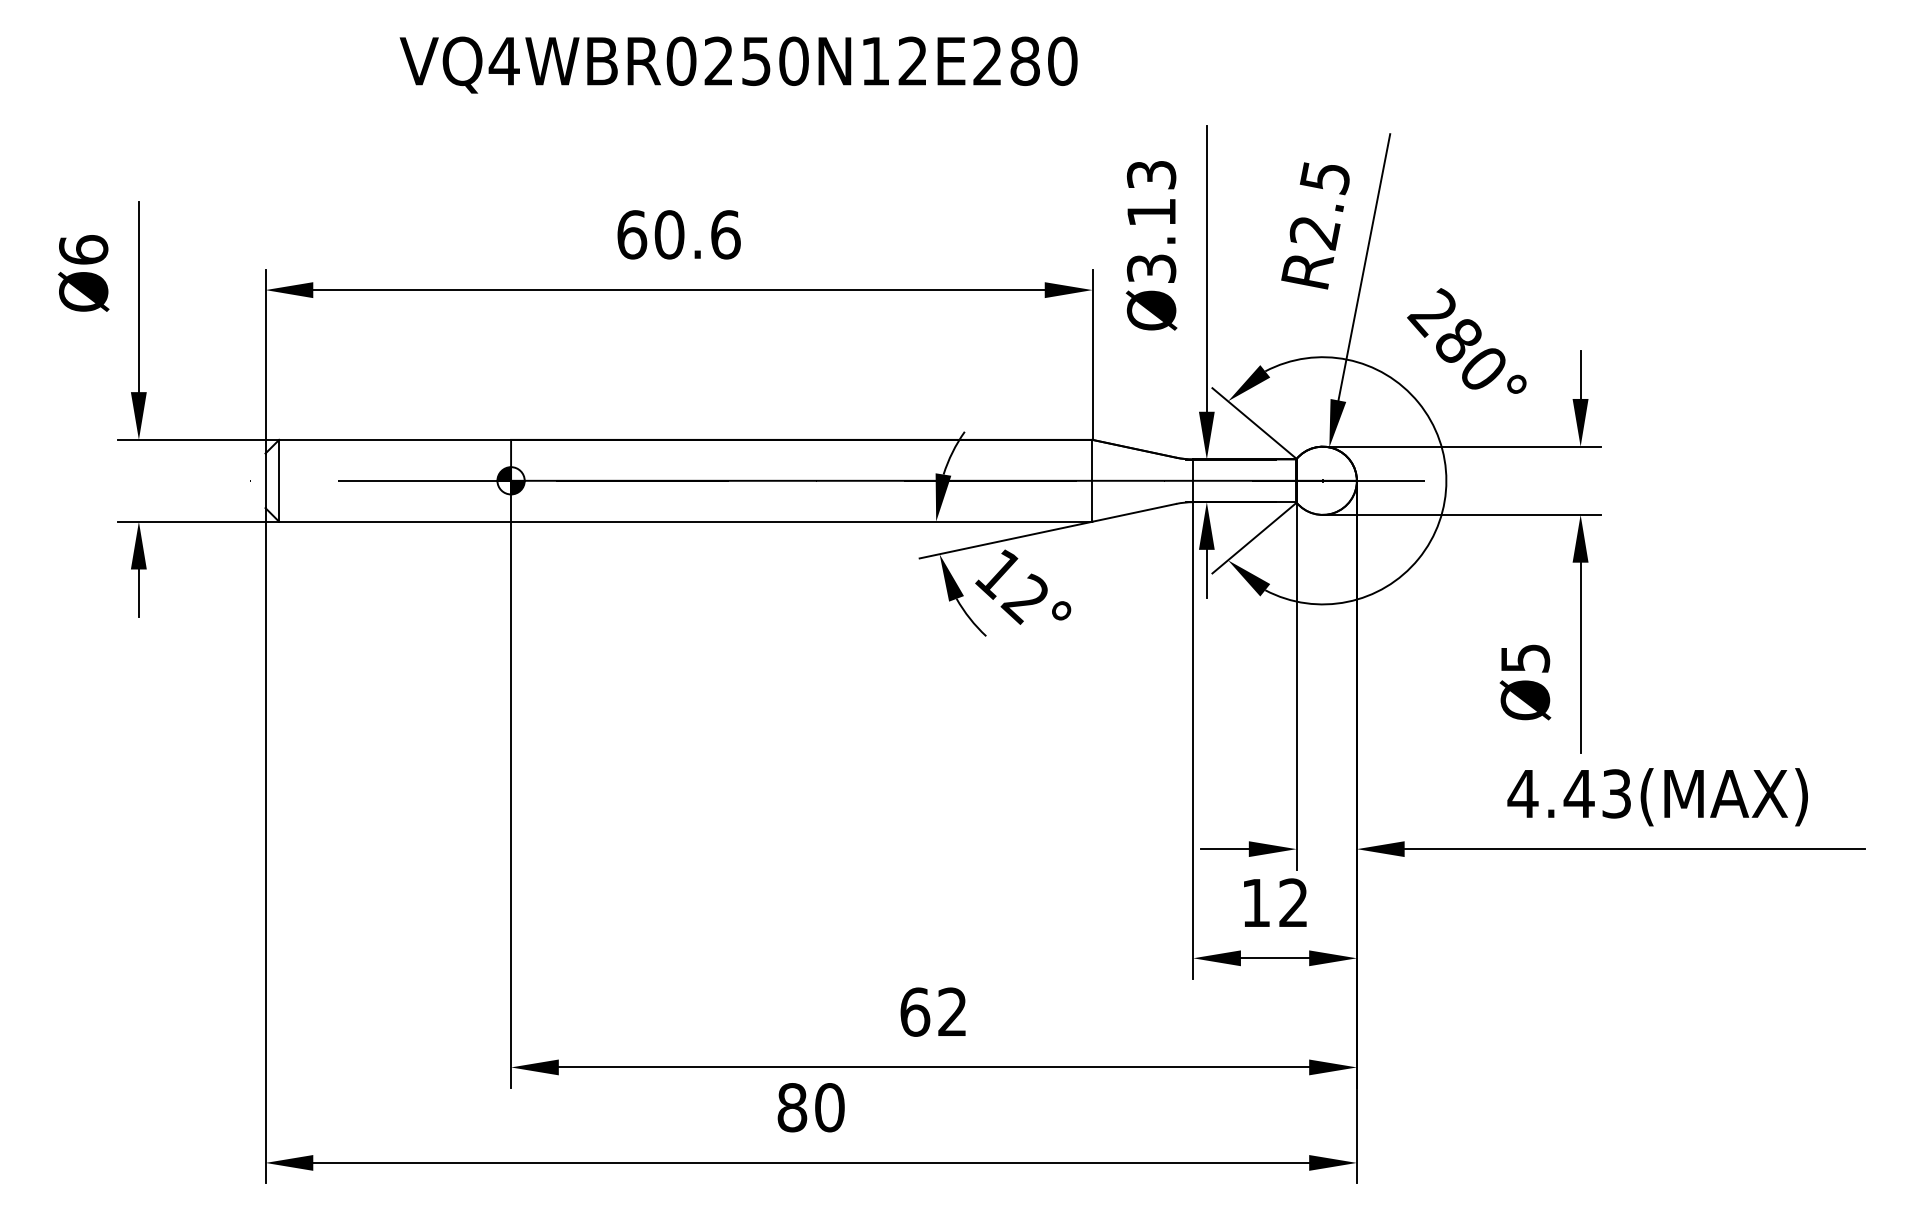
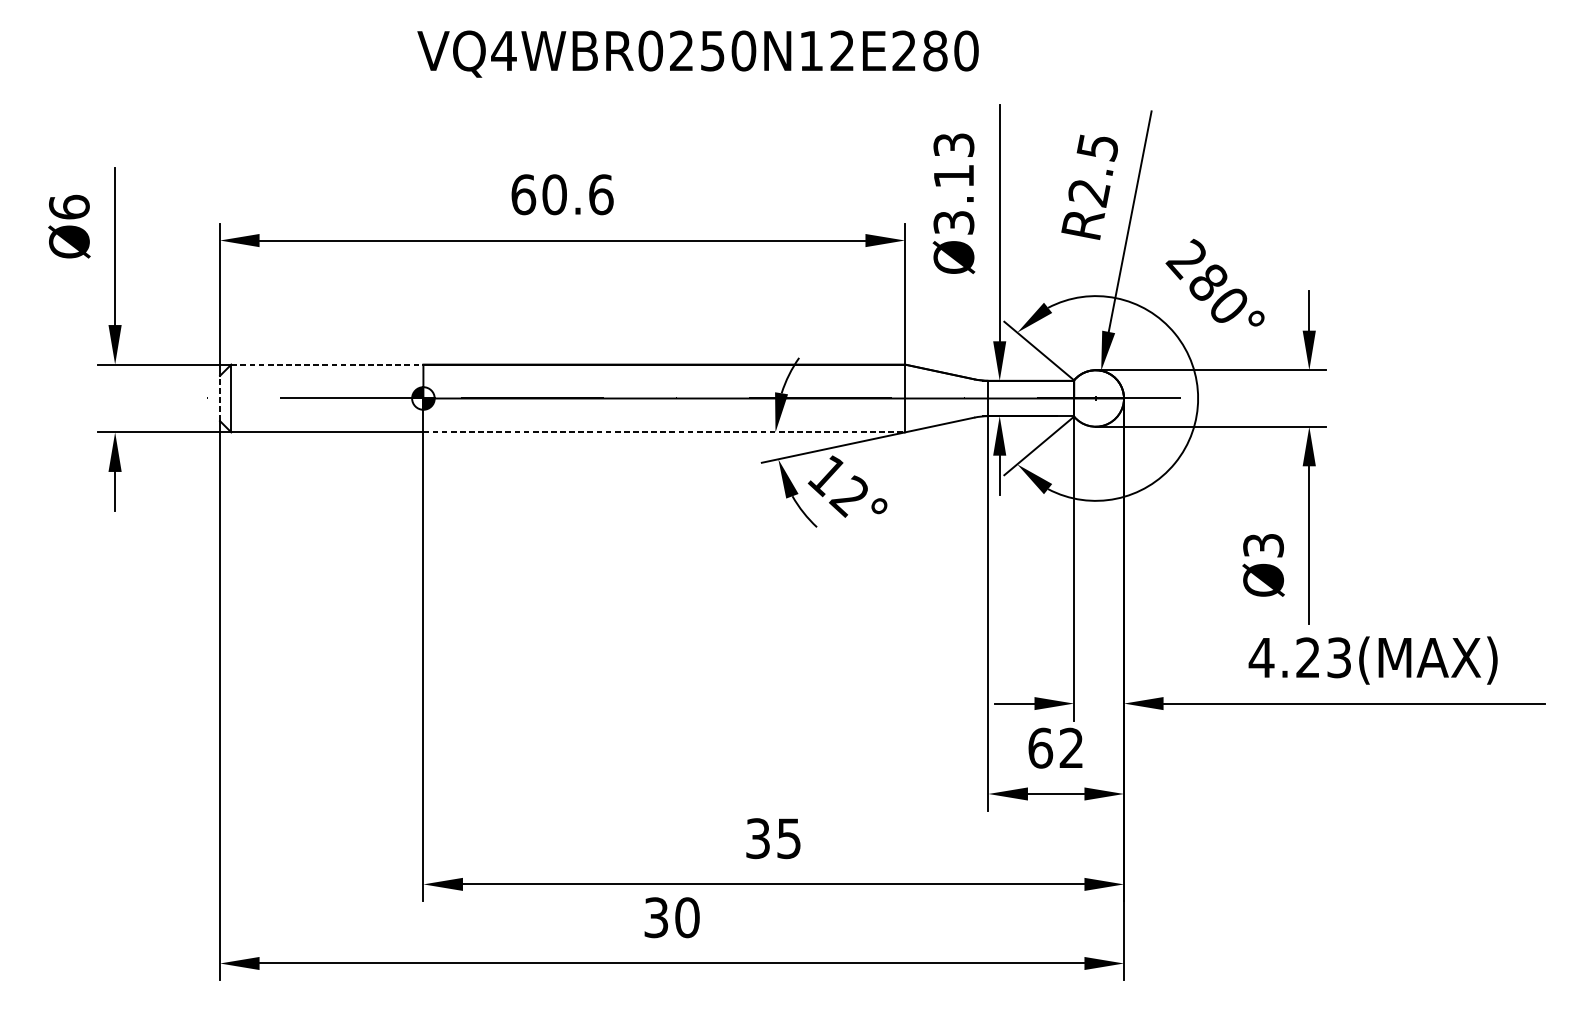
text: (738, 64) -> (697, 53), moved
line: (395, 439) -> (327, 364), solid -> dashed
line: (265, 480) -> (220, 398), solid -> dashed
line: (801, 521) -> (663, 432), solid -> dashed
text: (1524, 658) -> (1262, 545), Ø5 -> Ø3
text: (1578, 793) -> (1307, 657), 4.43(MAX) -> 4.23(MAX)
text: (1256, 902) -> (1040, 747), 12 -> 62
text: (933, 1011) -> (773, 838), 62 -> 35
text: (792, 1107) -> (656, 917), 80 -> 30

